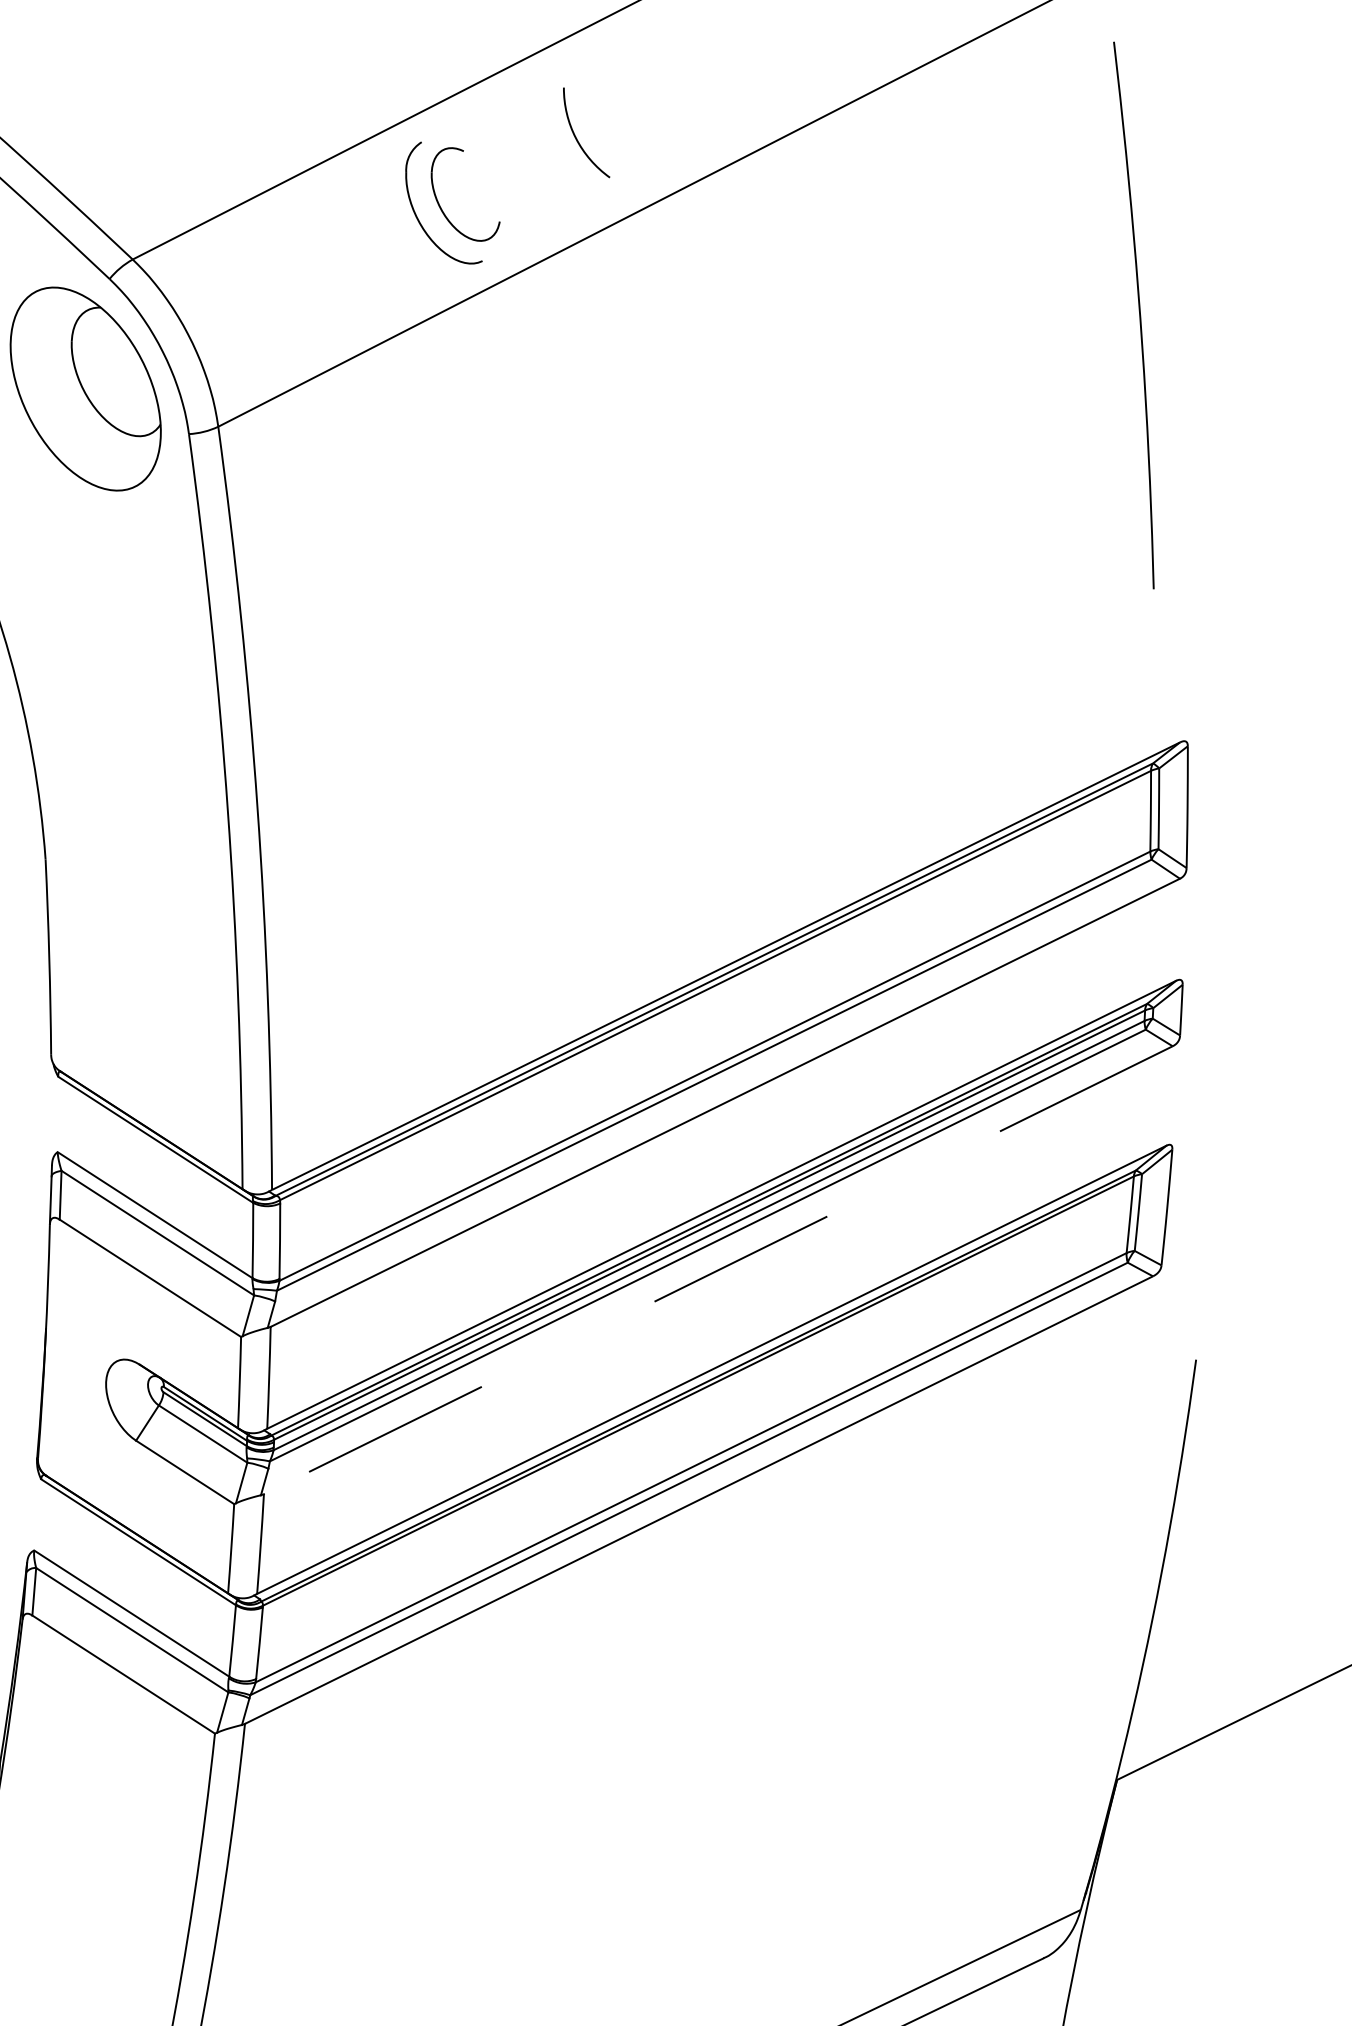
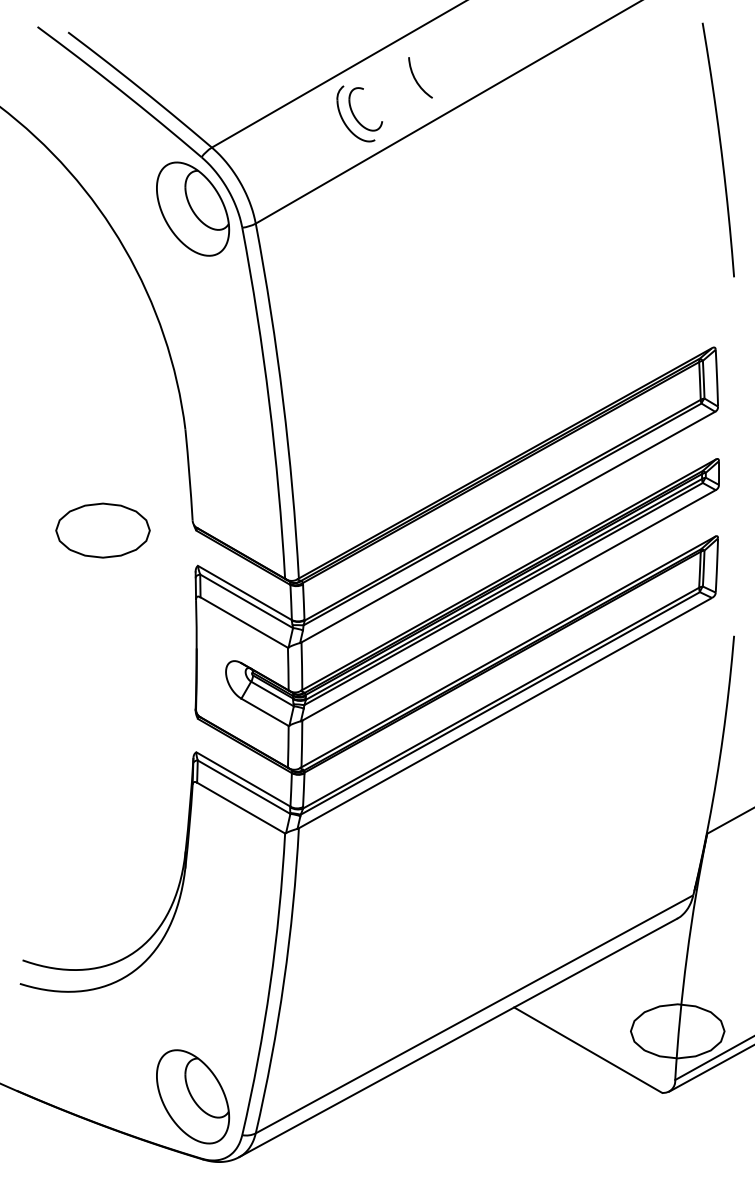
curve: (1138, 314) -> (720, 149), moved
line: (719, 1270) -> (509, 605), dashed -> solid

